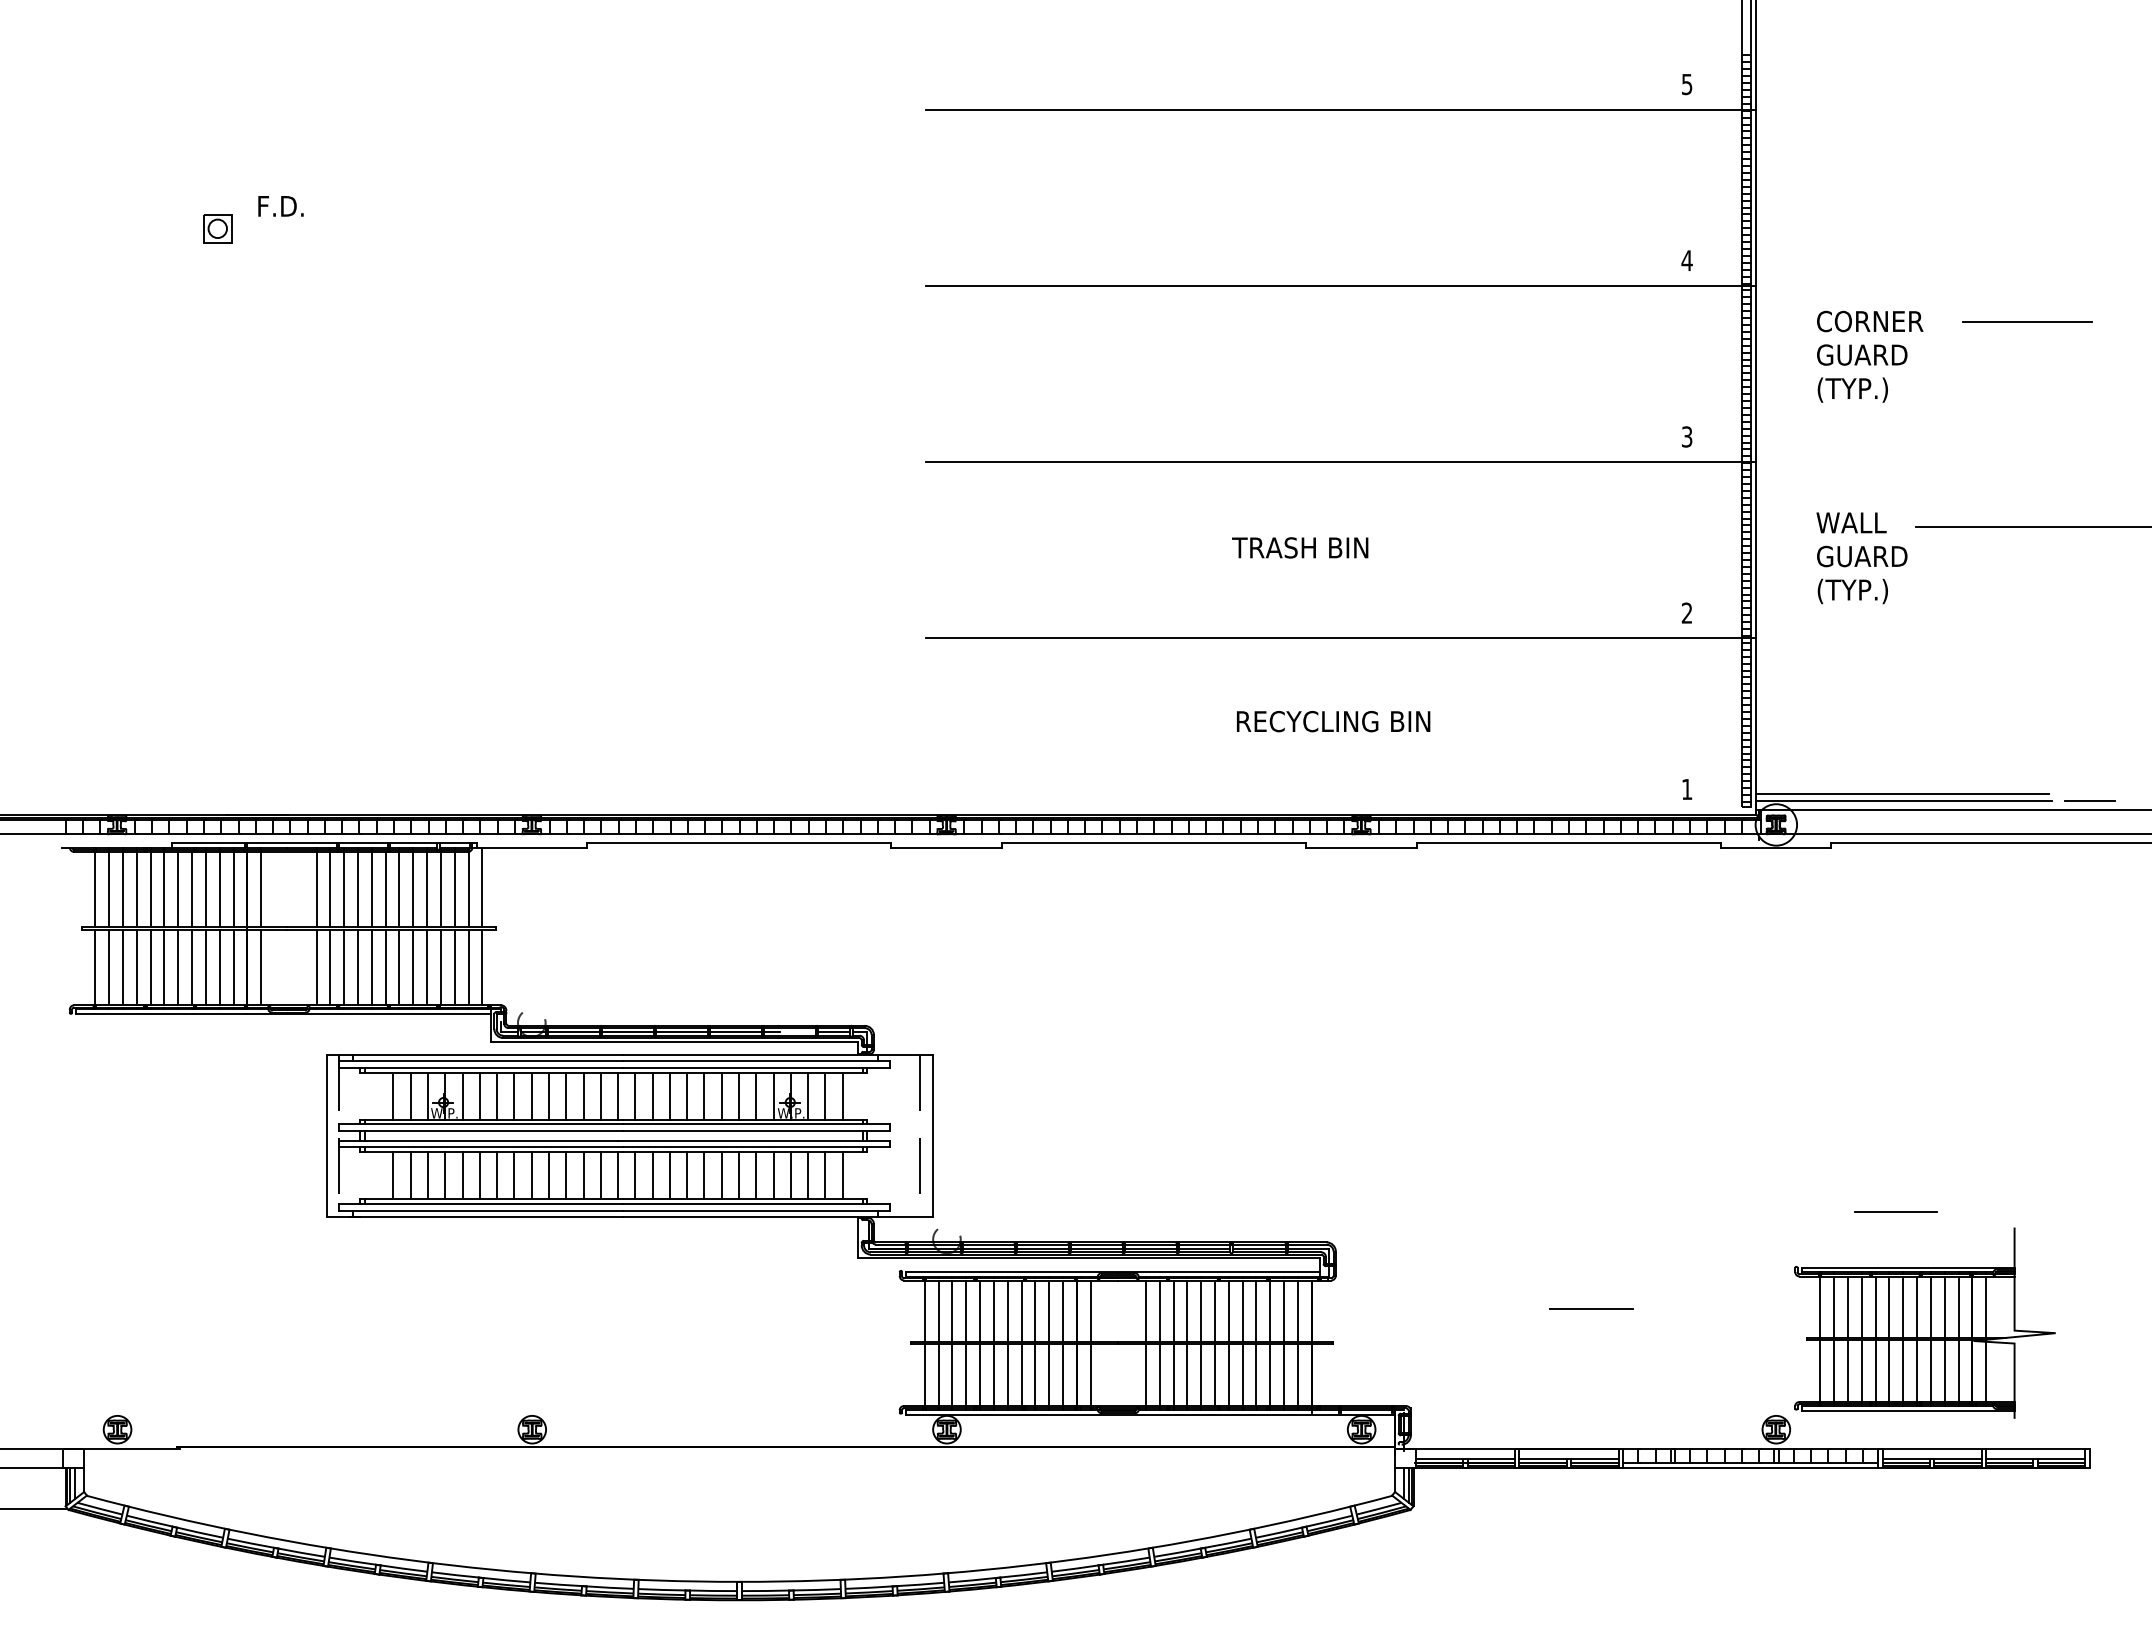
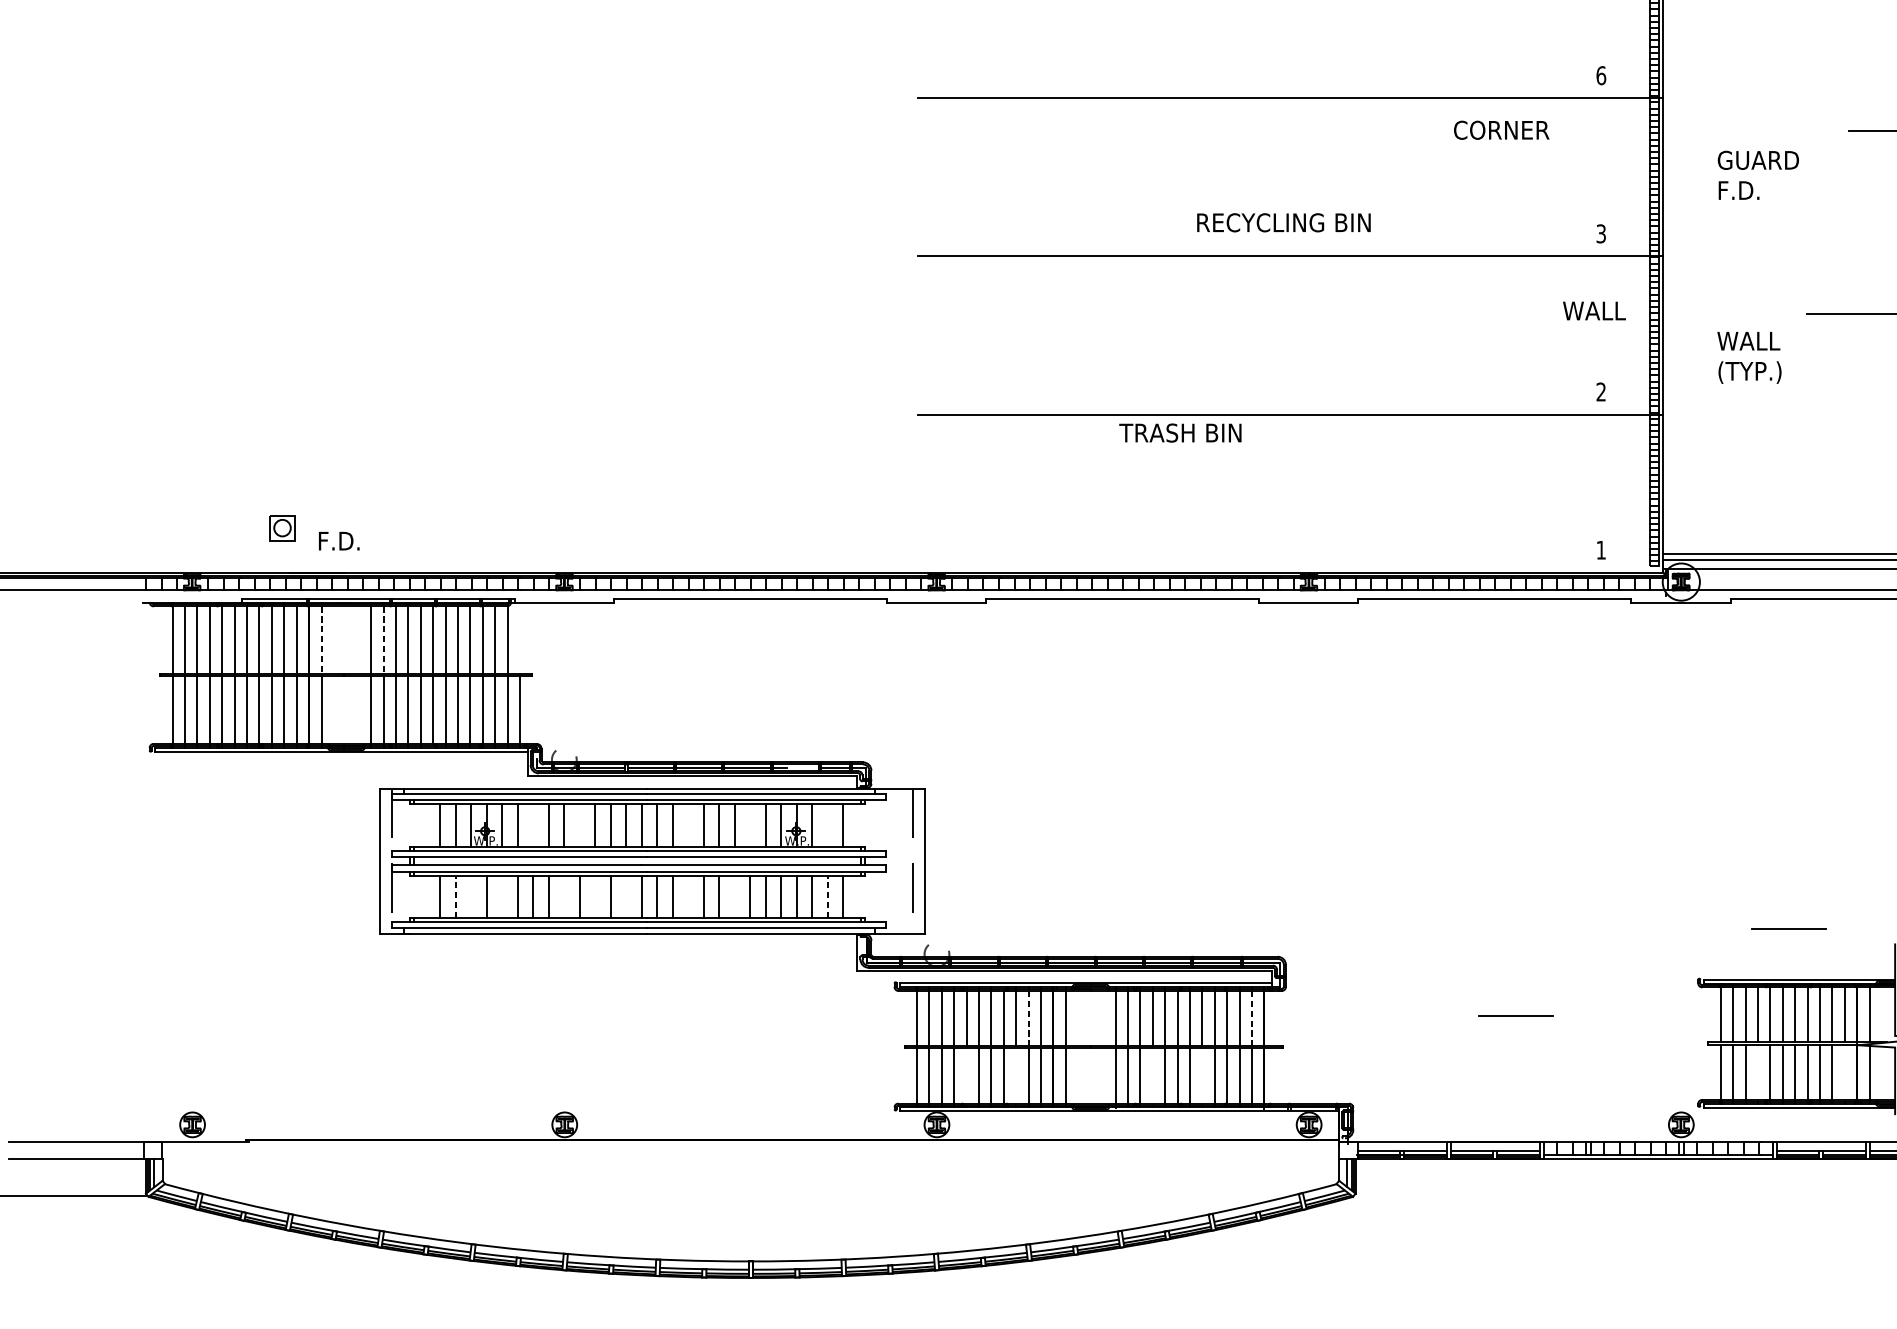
text: (280, 206) -> (338, 541), moved
part: (217, 228) -> (282, 527), moved
text: (1686, 260) -> (1600, 75), 4 -> 6
text: (1870, 321) -> (1501, 130), moved
text: (1852, 389) -> (1749, 191), (TYP.) -> F.D.
text: (1851, 522) -> (1594, 310), moved
text: (1300, 547) -> (1180, 432), moved
text: (1861, 556) -> (1757, 341), GUARD -> WALL
text: (1333, 721) -> (1283, 222), moved
line: (482, 887) -> (520, 638), removed
line: (261, 889) -> (321, 640), solid -> dashed
line: (330, 889) -> (383, 640), solid -> dashed
line: (497, 1095) -> (533, 824), removed
line: (548, 1095) -> (579, 824), removed
line: (669, 1095) -> (687, 824), removed
line: (739, 1095) -> (750, 824), removed
line: (825, 1095) -> (827, 824), removed
line: (410, 1175) -> (455, 896), solid -> dashed
line: (428, 1175) -> (471, 896), removed
line: (462, 1175) -> (502, 896), removed
line: (531, 1175) -> (564, 896), removed
line: (566, 1175) -> (595, 896), removed
line: (600, 1175) -> (626, 896), removed
line: (669, 1175) -> (687, 896), removed
line: (721, 1175) -> (734, 896), removed
line: (825, 1175) -> (827, 896), solid -> dashed
line: (1049, 1311) -> (1028, 1018), solid -> dashed
line: (1297, 1311) -> (1251, 1018), solid -> dashed
line: (1861, 1371) -> (1757, 1072), removed
line: (1958, 1371) -> (1844, 1072), removed
line: (980, 1375) -> (967, 1076), removed
line: (1035, 1375) -> (1016, 1076), removed
line: (1187, 1375) -> (1152, 1076), removed
line: (1242, 1375) -> (1202, 1076), removed

